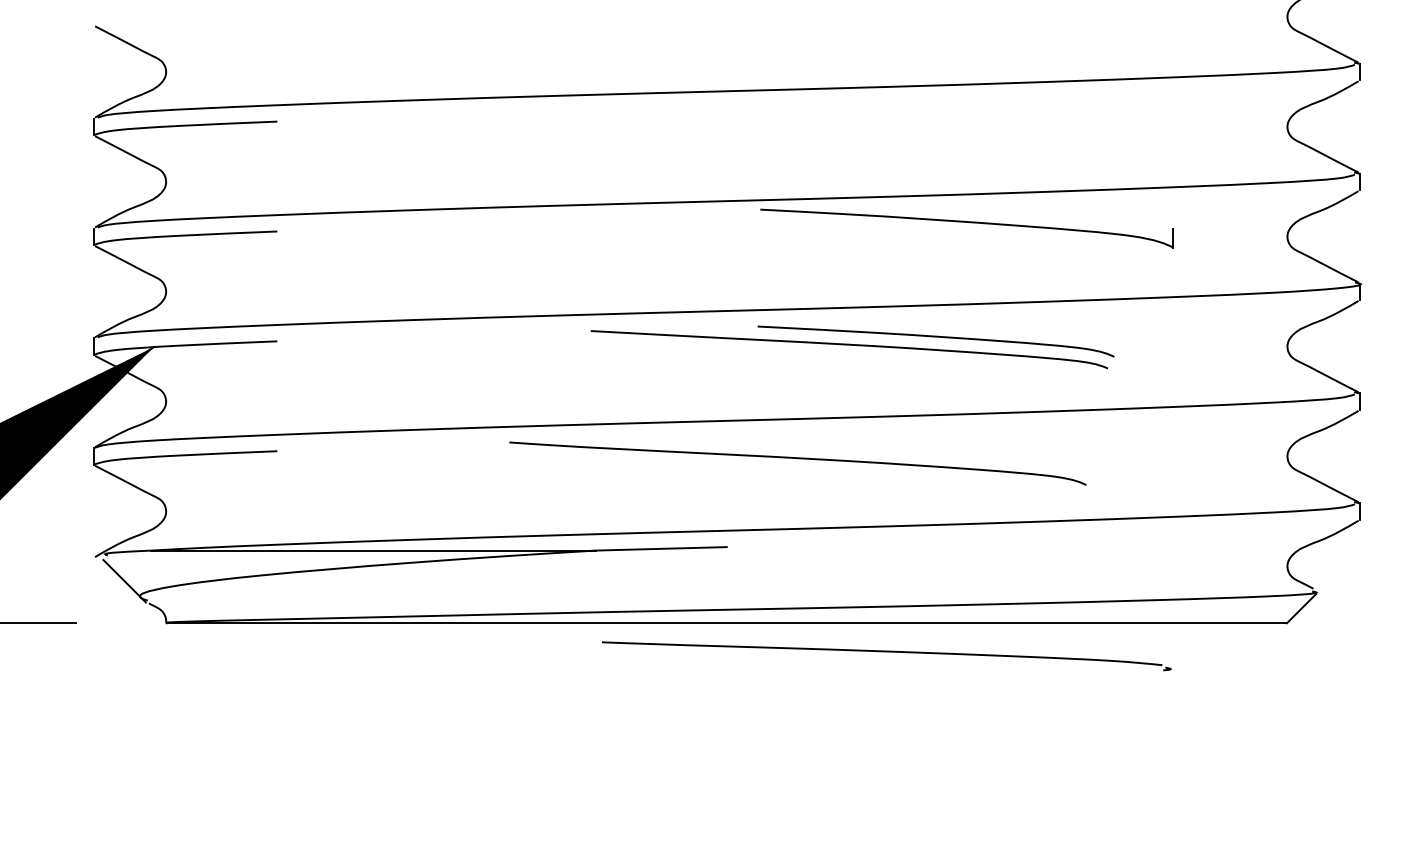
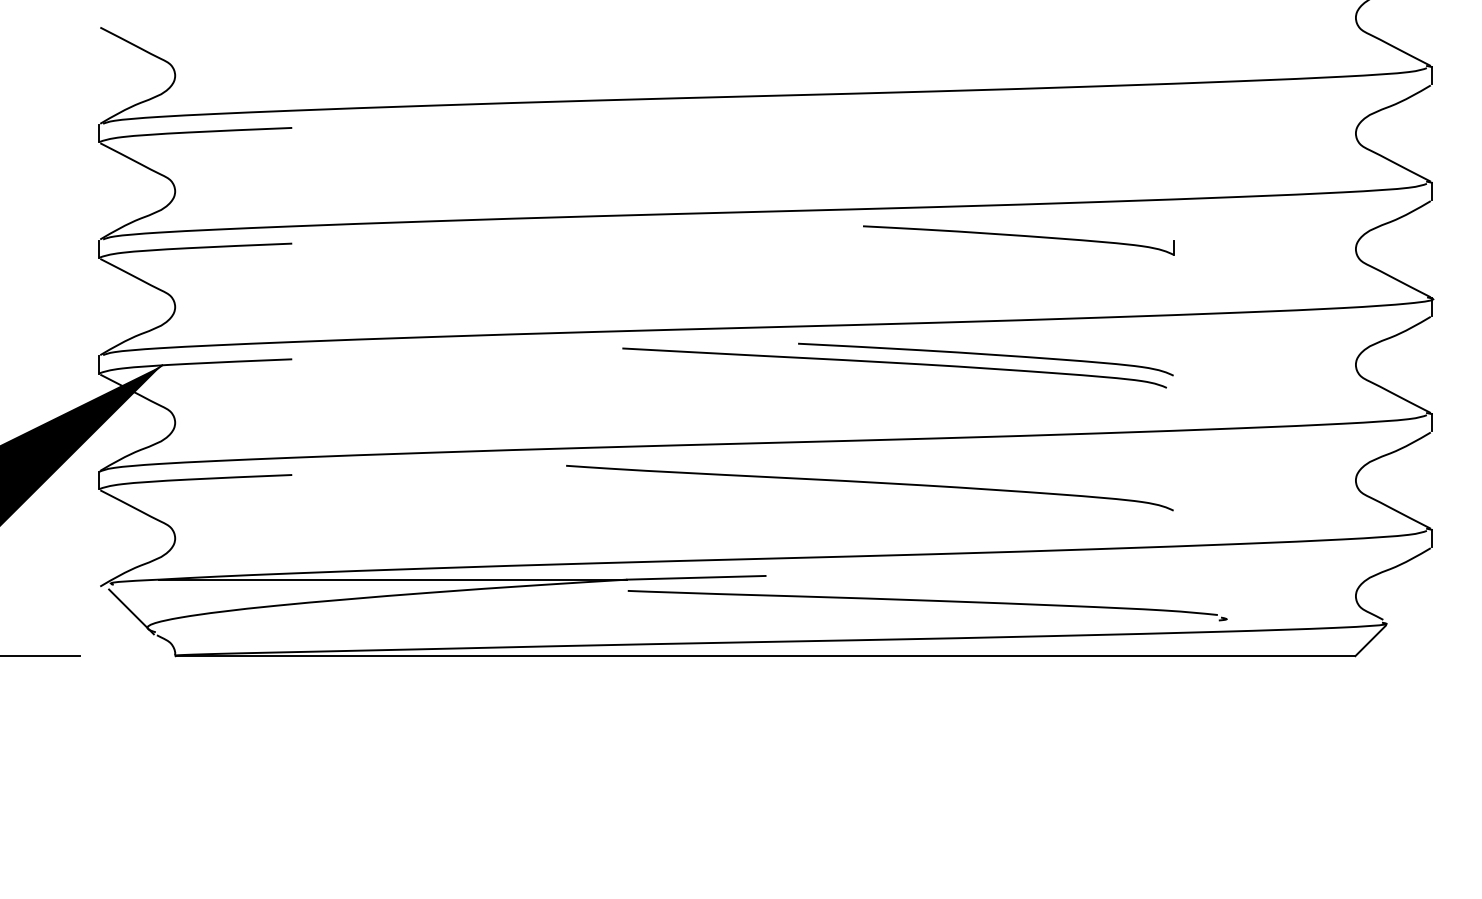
part: (966, 228) -> (1017, 240), size x0.71
curve: (797, 459) -> (869, 483), moved
part: (886, 656) -> (927, 605), moved

